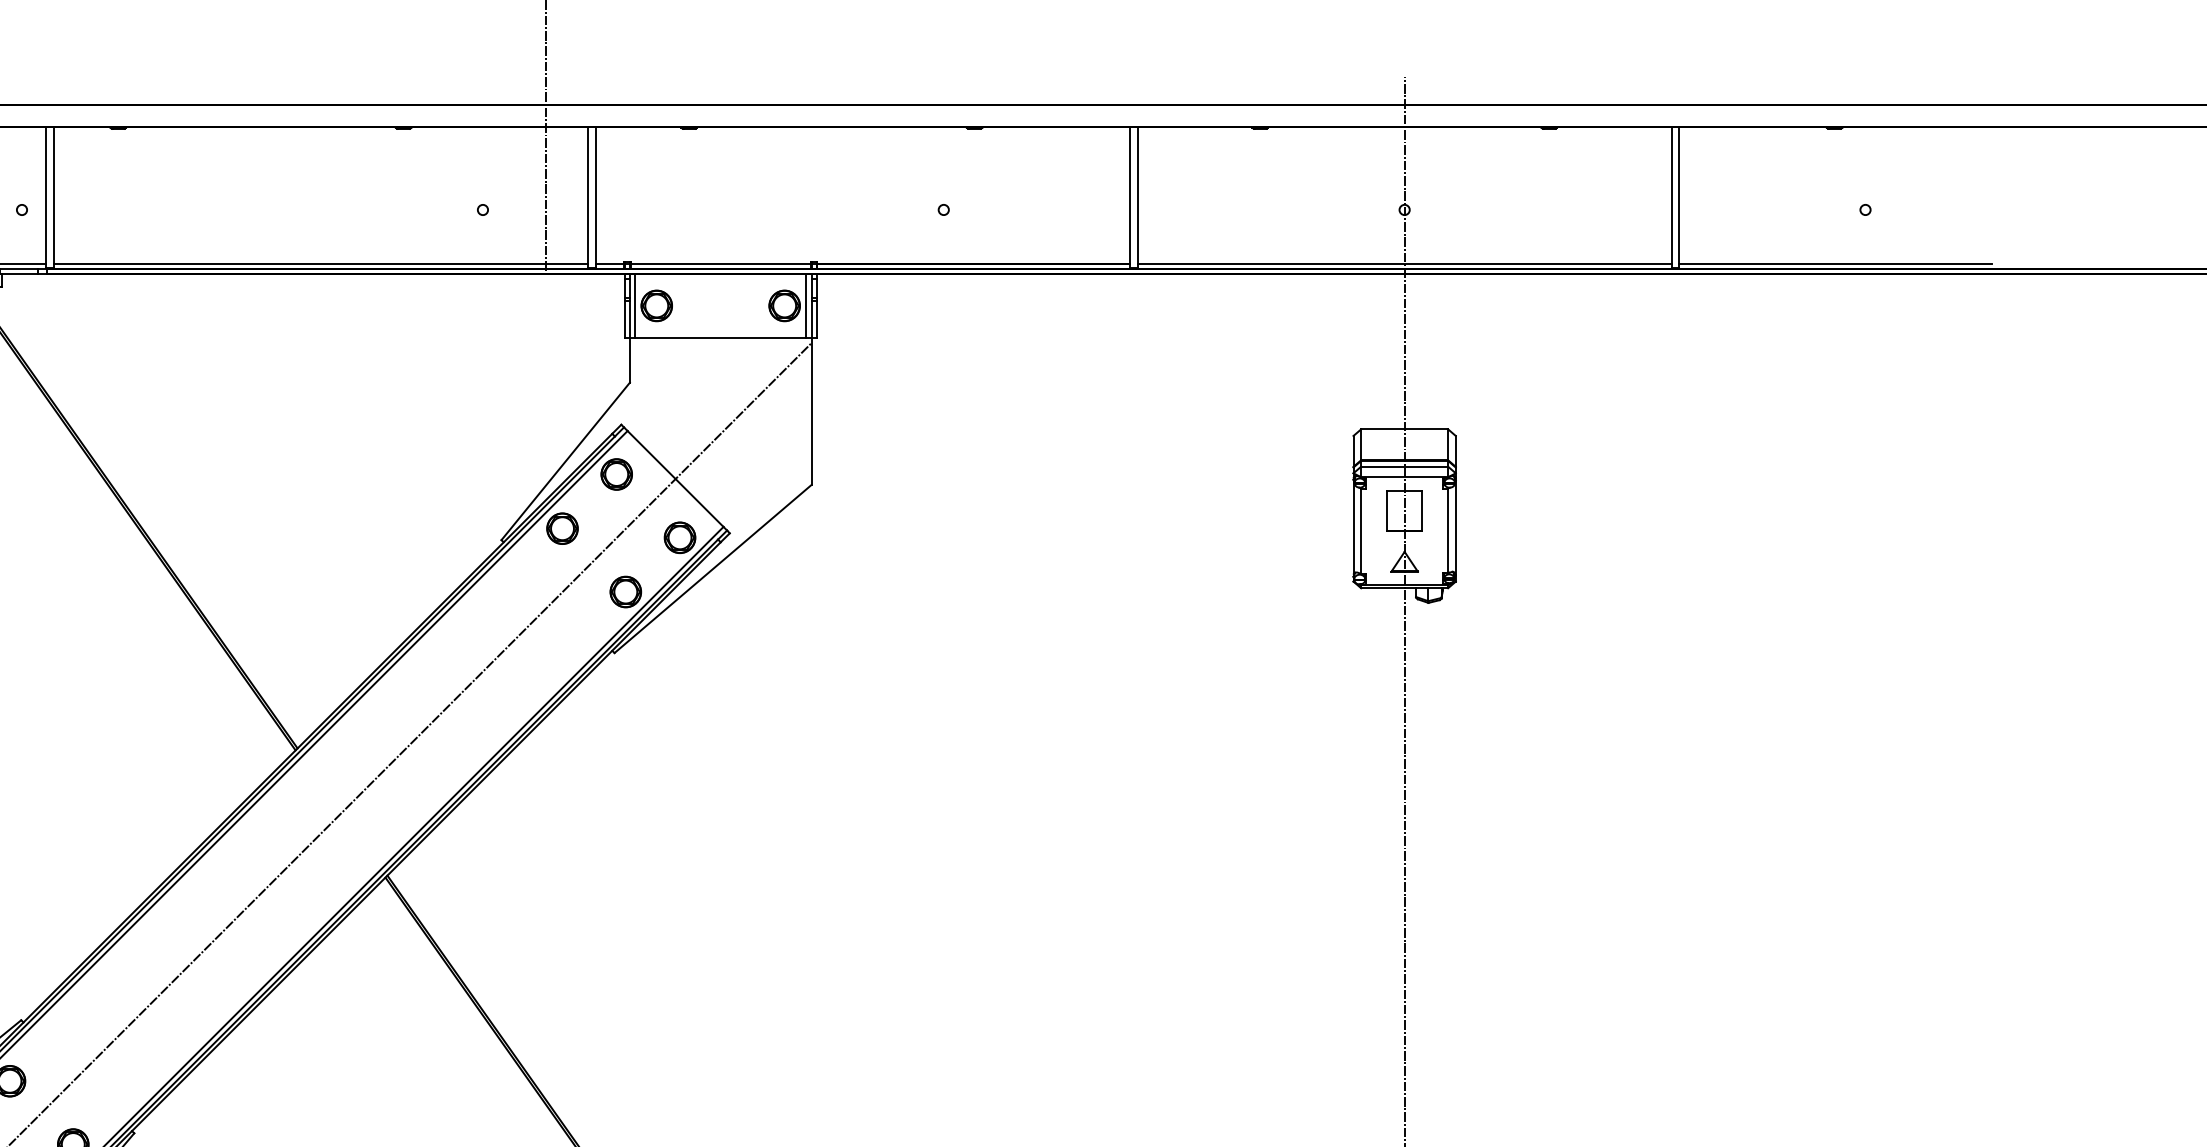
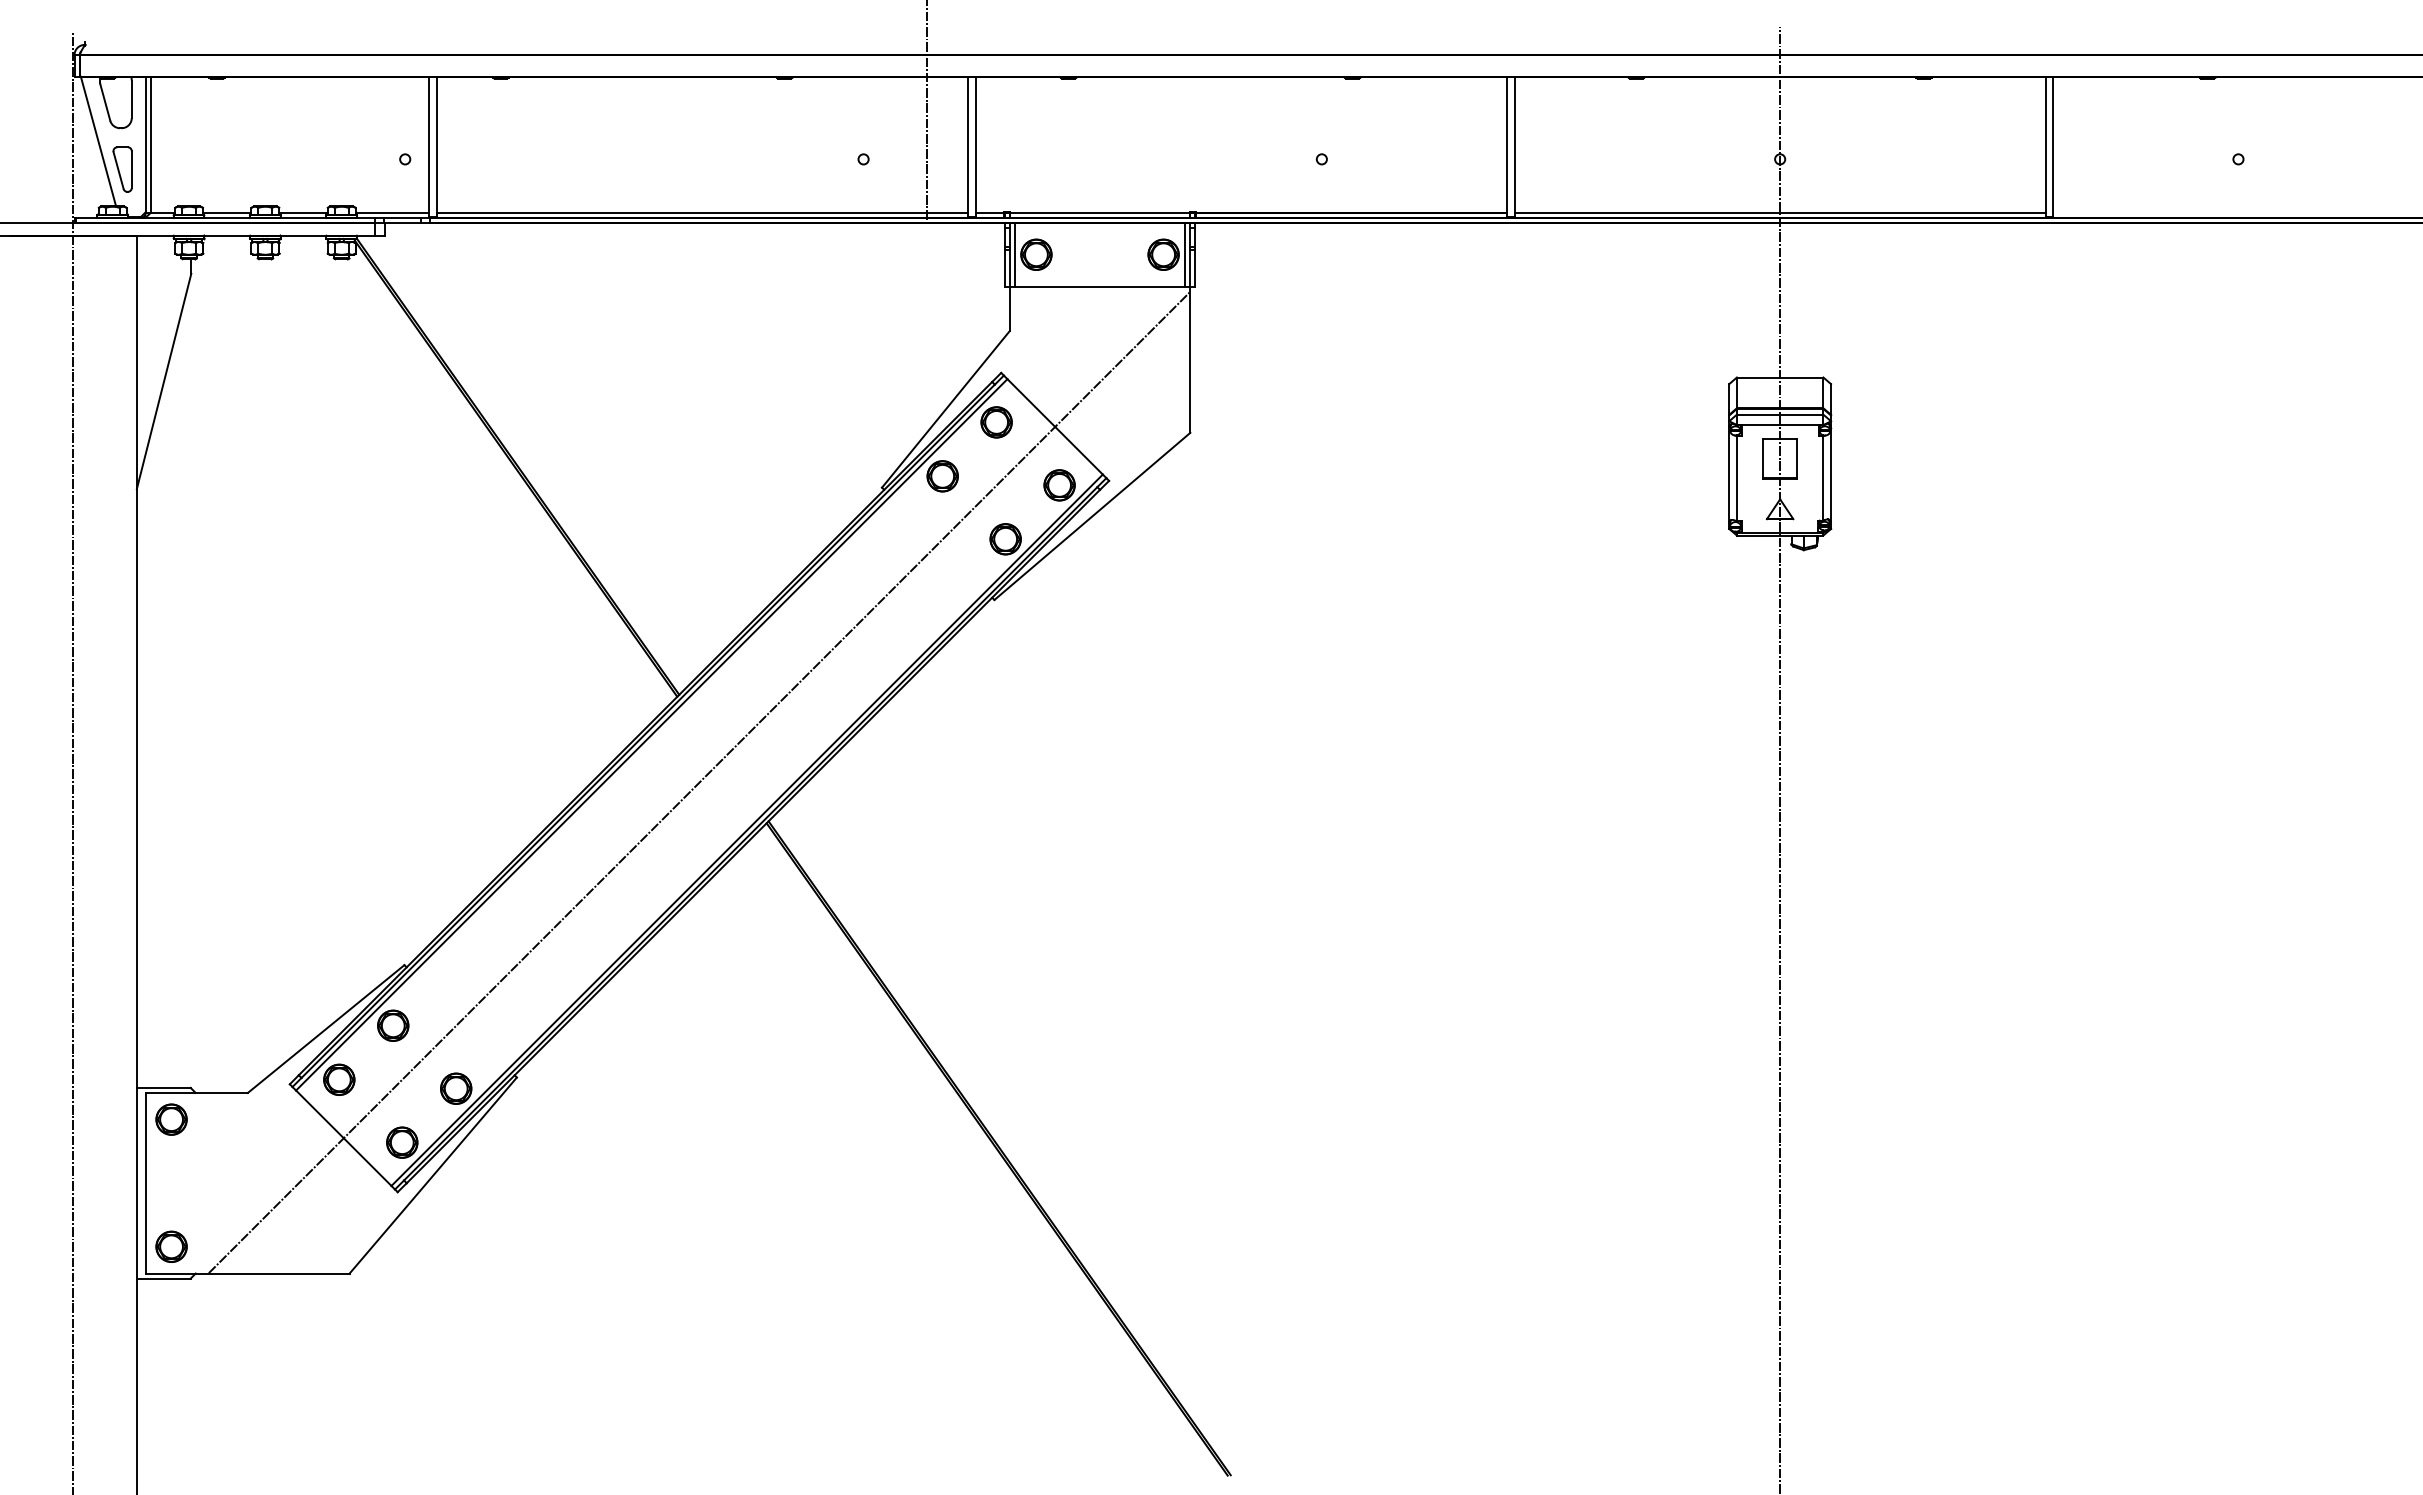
line: (1835, 263) -> (2208, 212), removed

